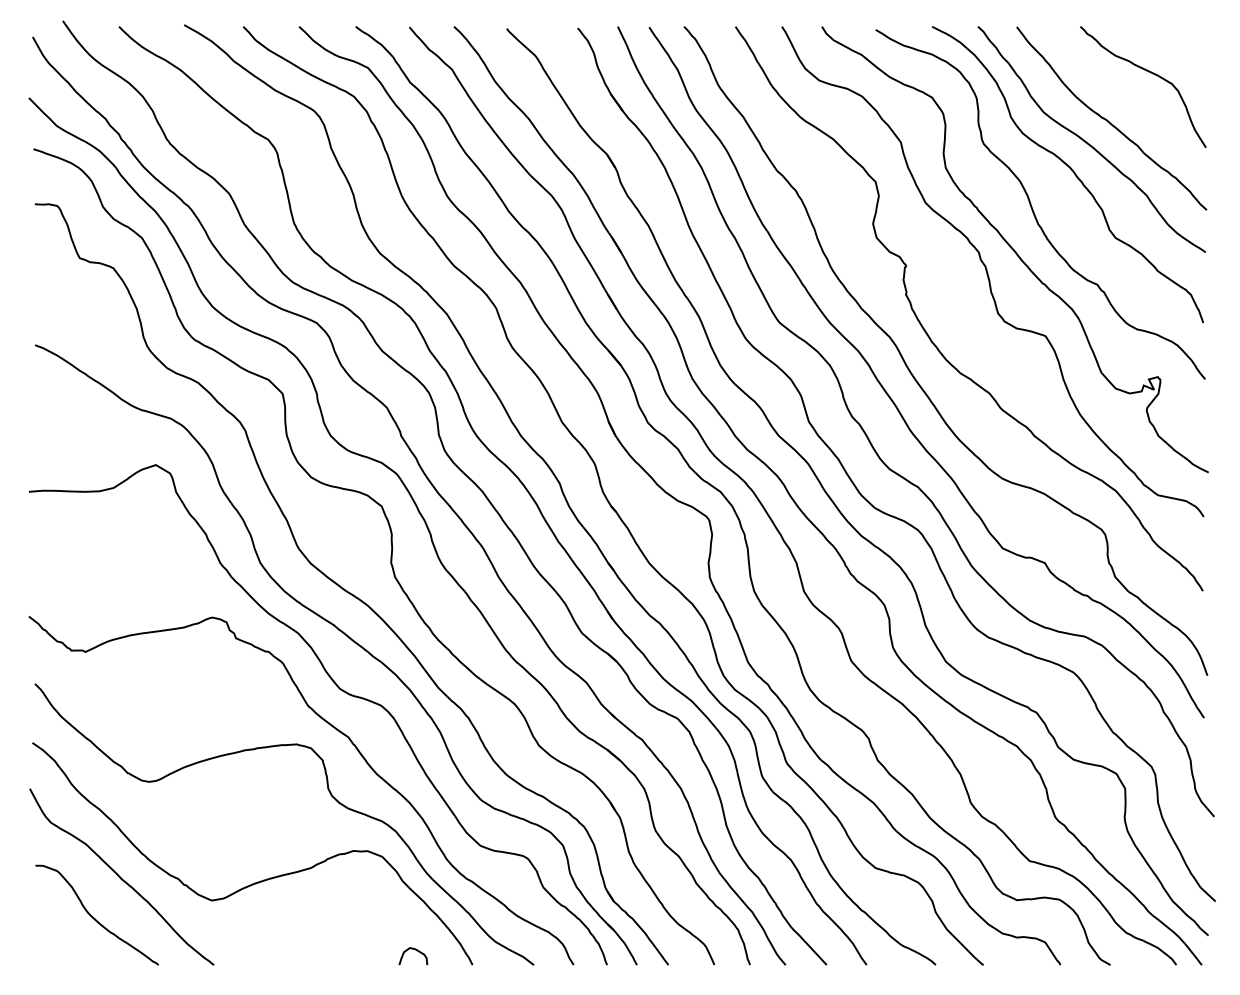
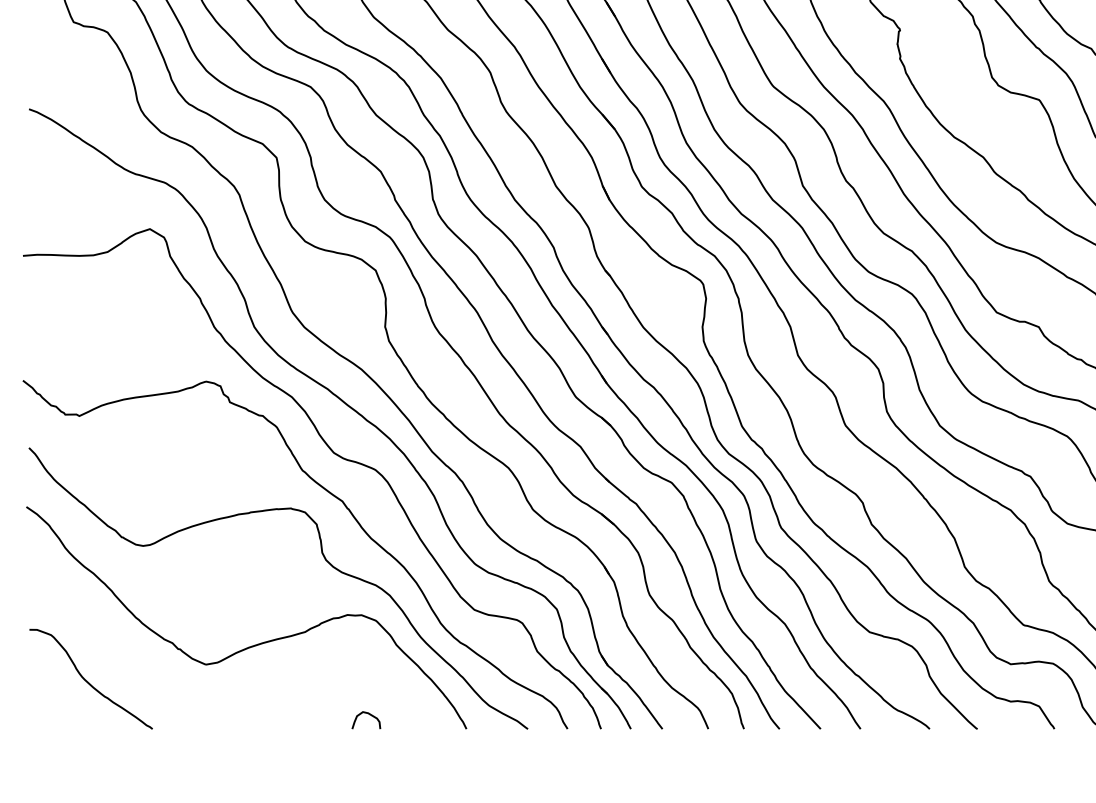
curve: (120, 876) -> (114, 640), removed
curve: (415, 950) -> (368, 714), moved

